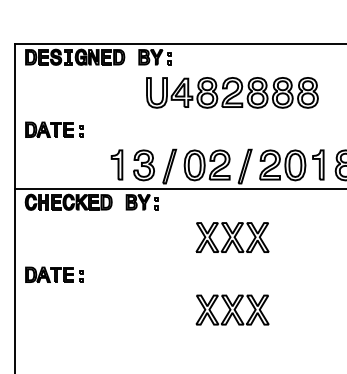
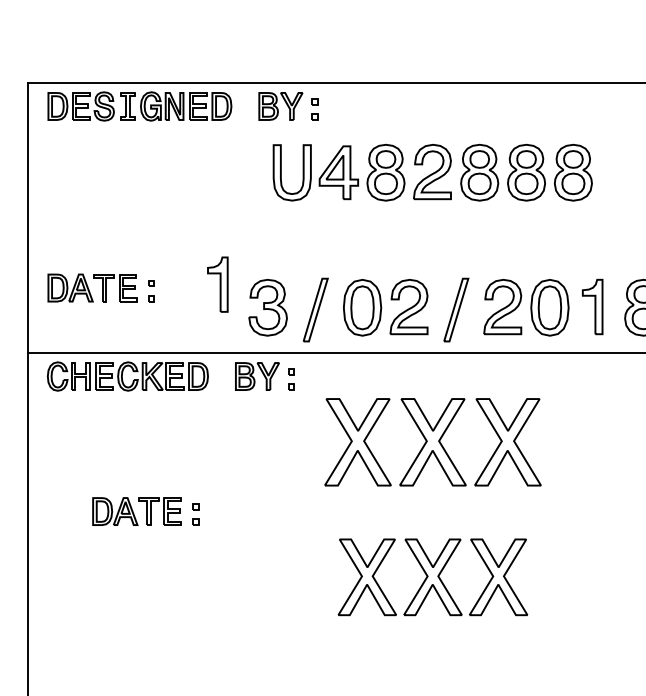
part: (54, 129) -> (101, 287), moved
part: (116, 164) -> (216, 283), moved
part: (232, 237) -> (432, 442), size x1.6
part: (54, 274) -> (146, 510), moved
part: (232, 309) -> (432, 576), size x1.4

